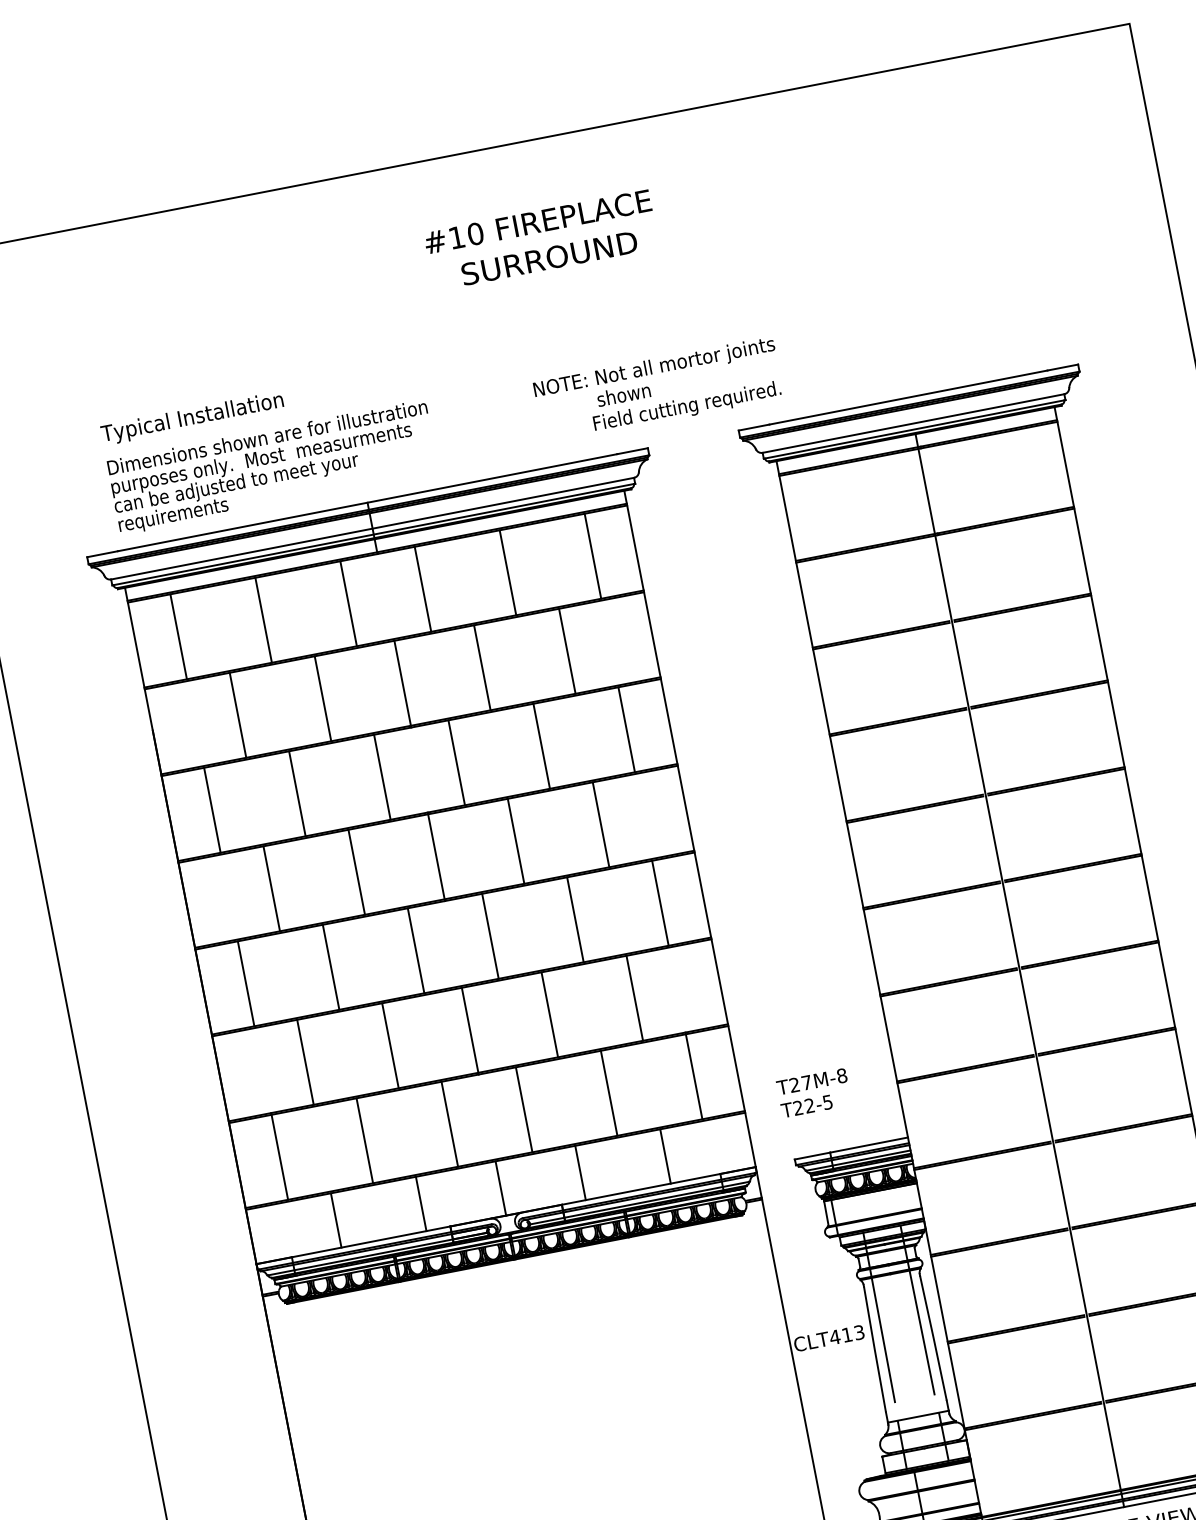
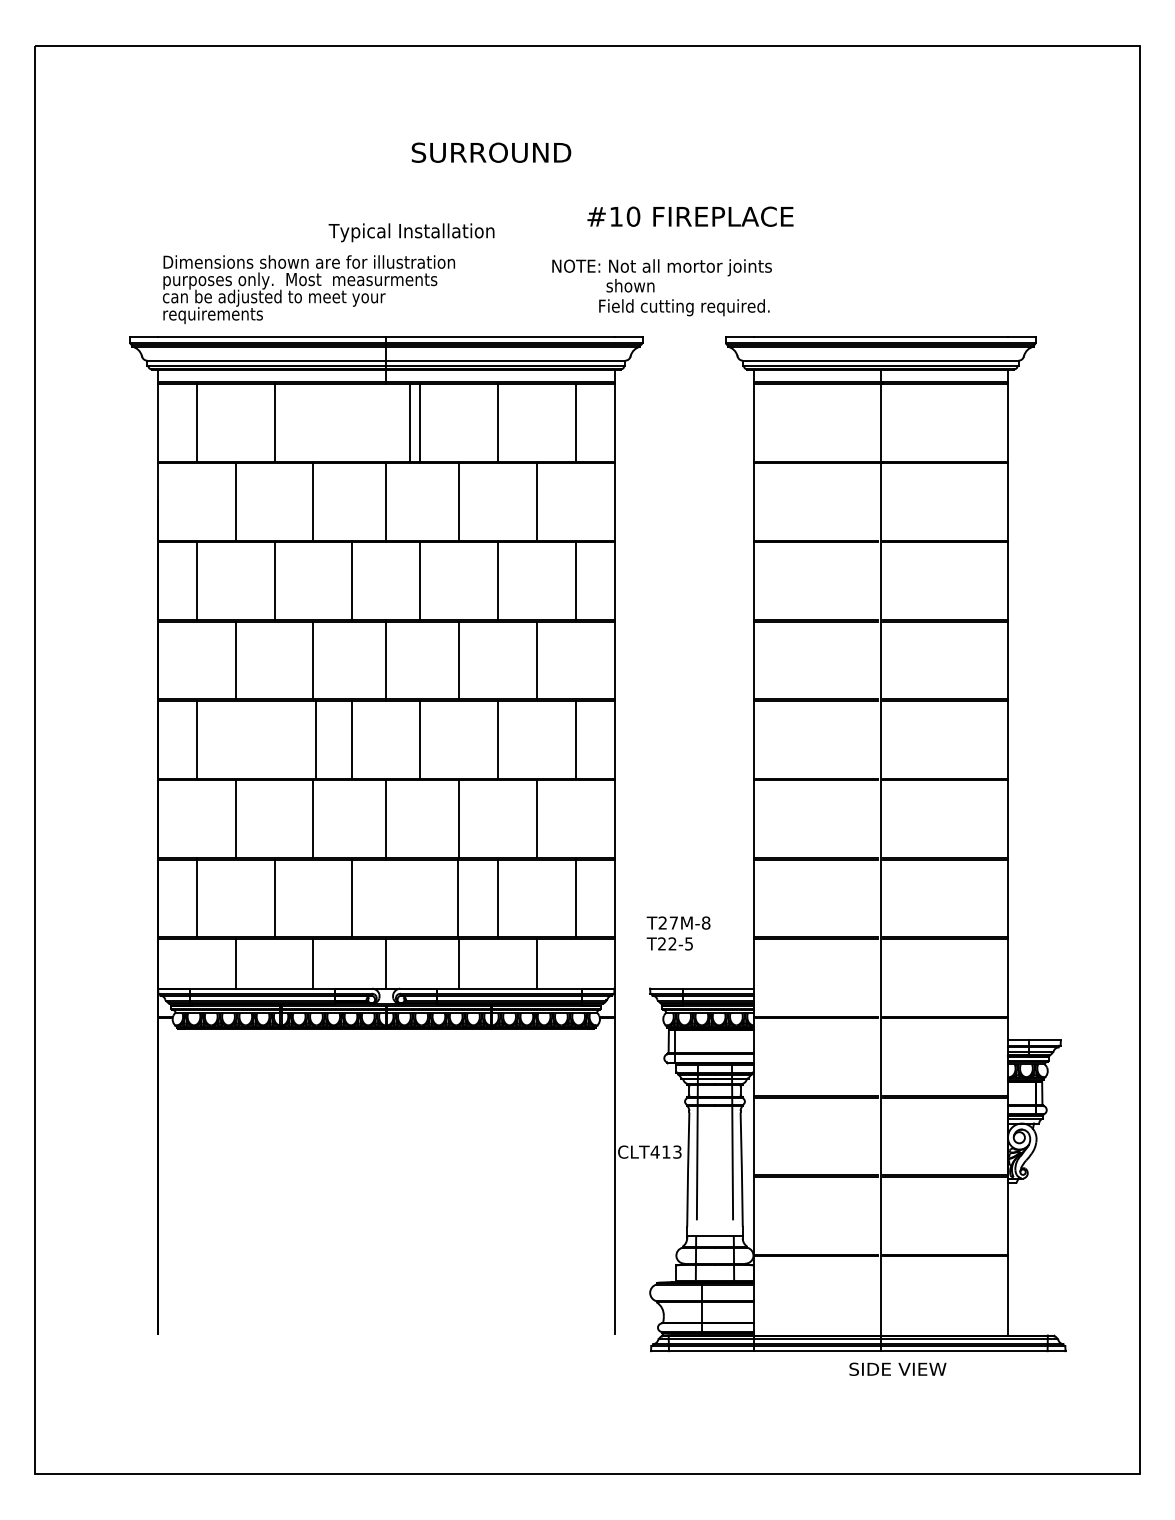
text: (537, 221) -> (690, 216), moved
text: (549, 257) -> (491, 152), moved
text: (192, 418) -> (411, 232), moved
line: (348, 603) -> (410, 422), moved
line: (330, 966) -> (315, 739), moved
line: (524, 1109) -> (458, 898), moved

